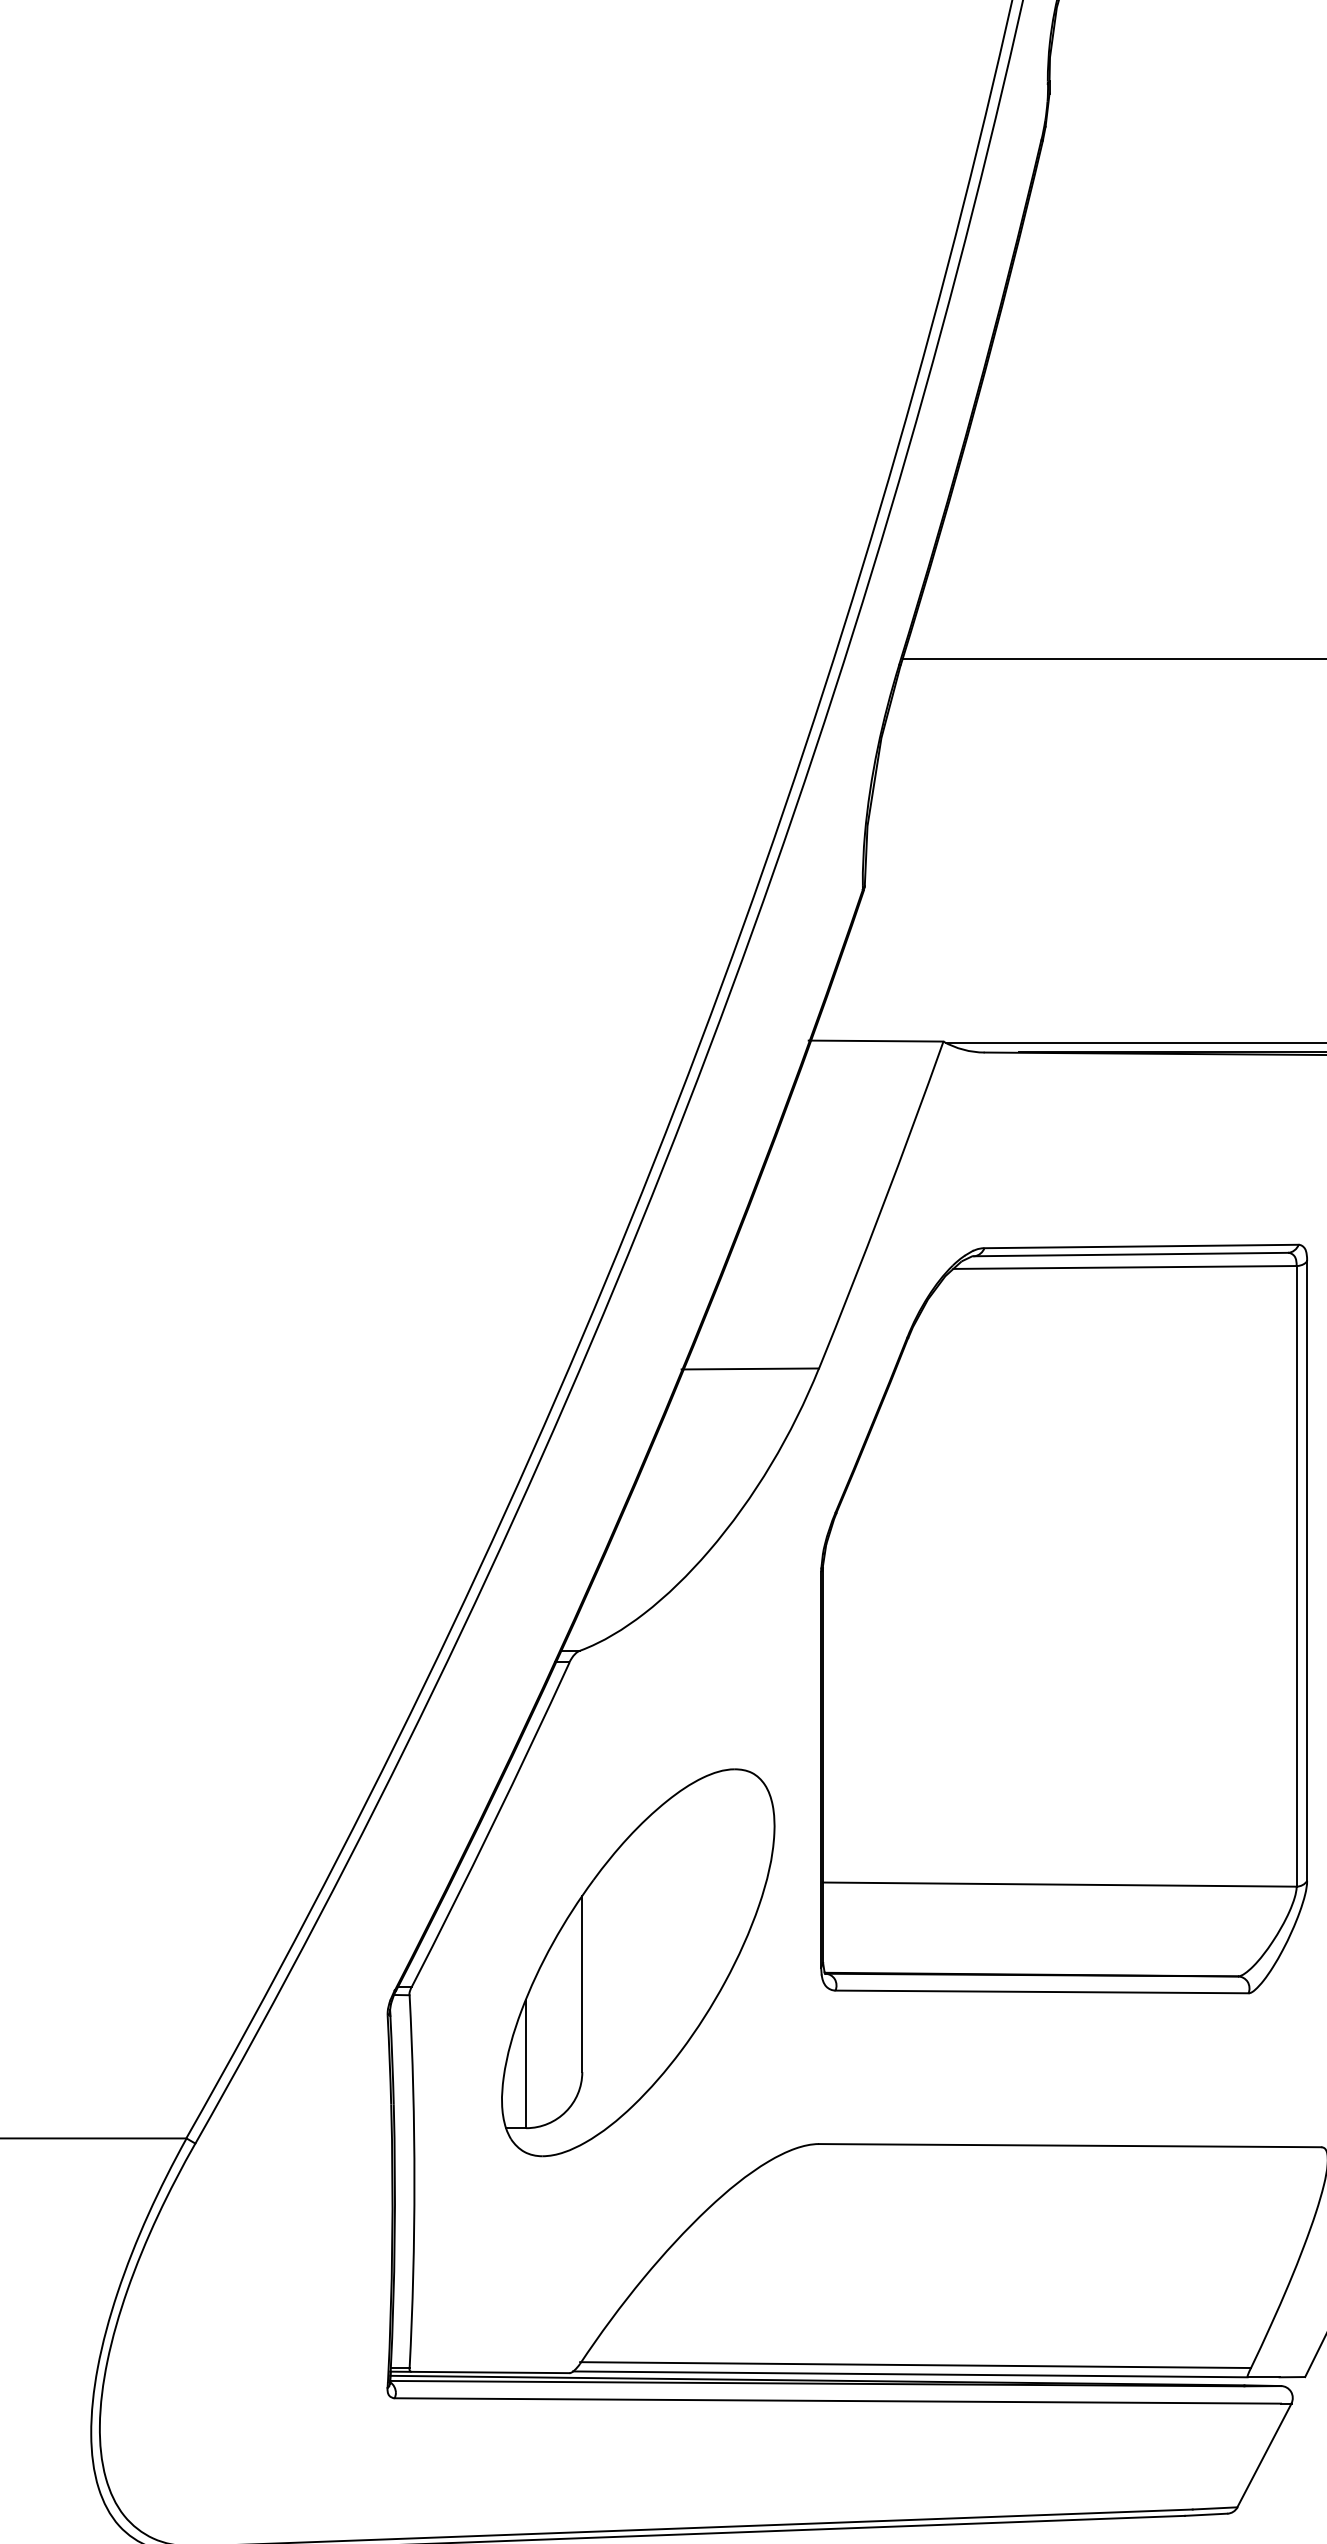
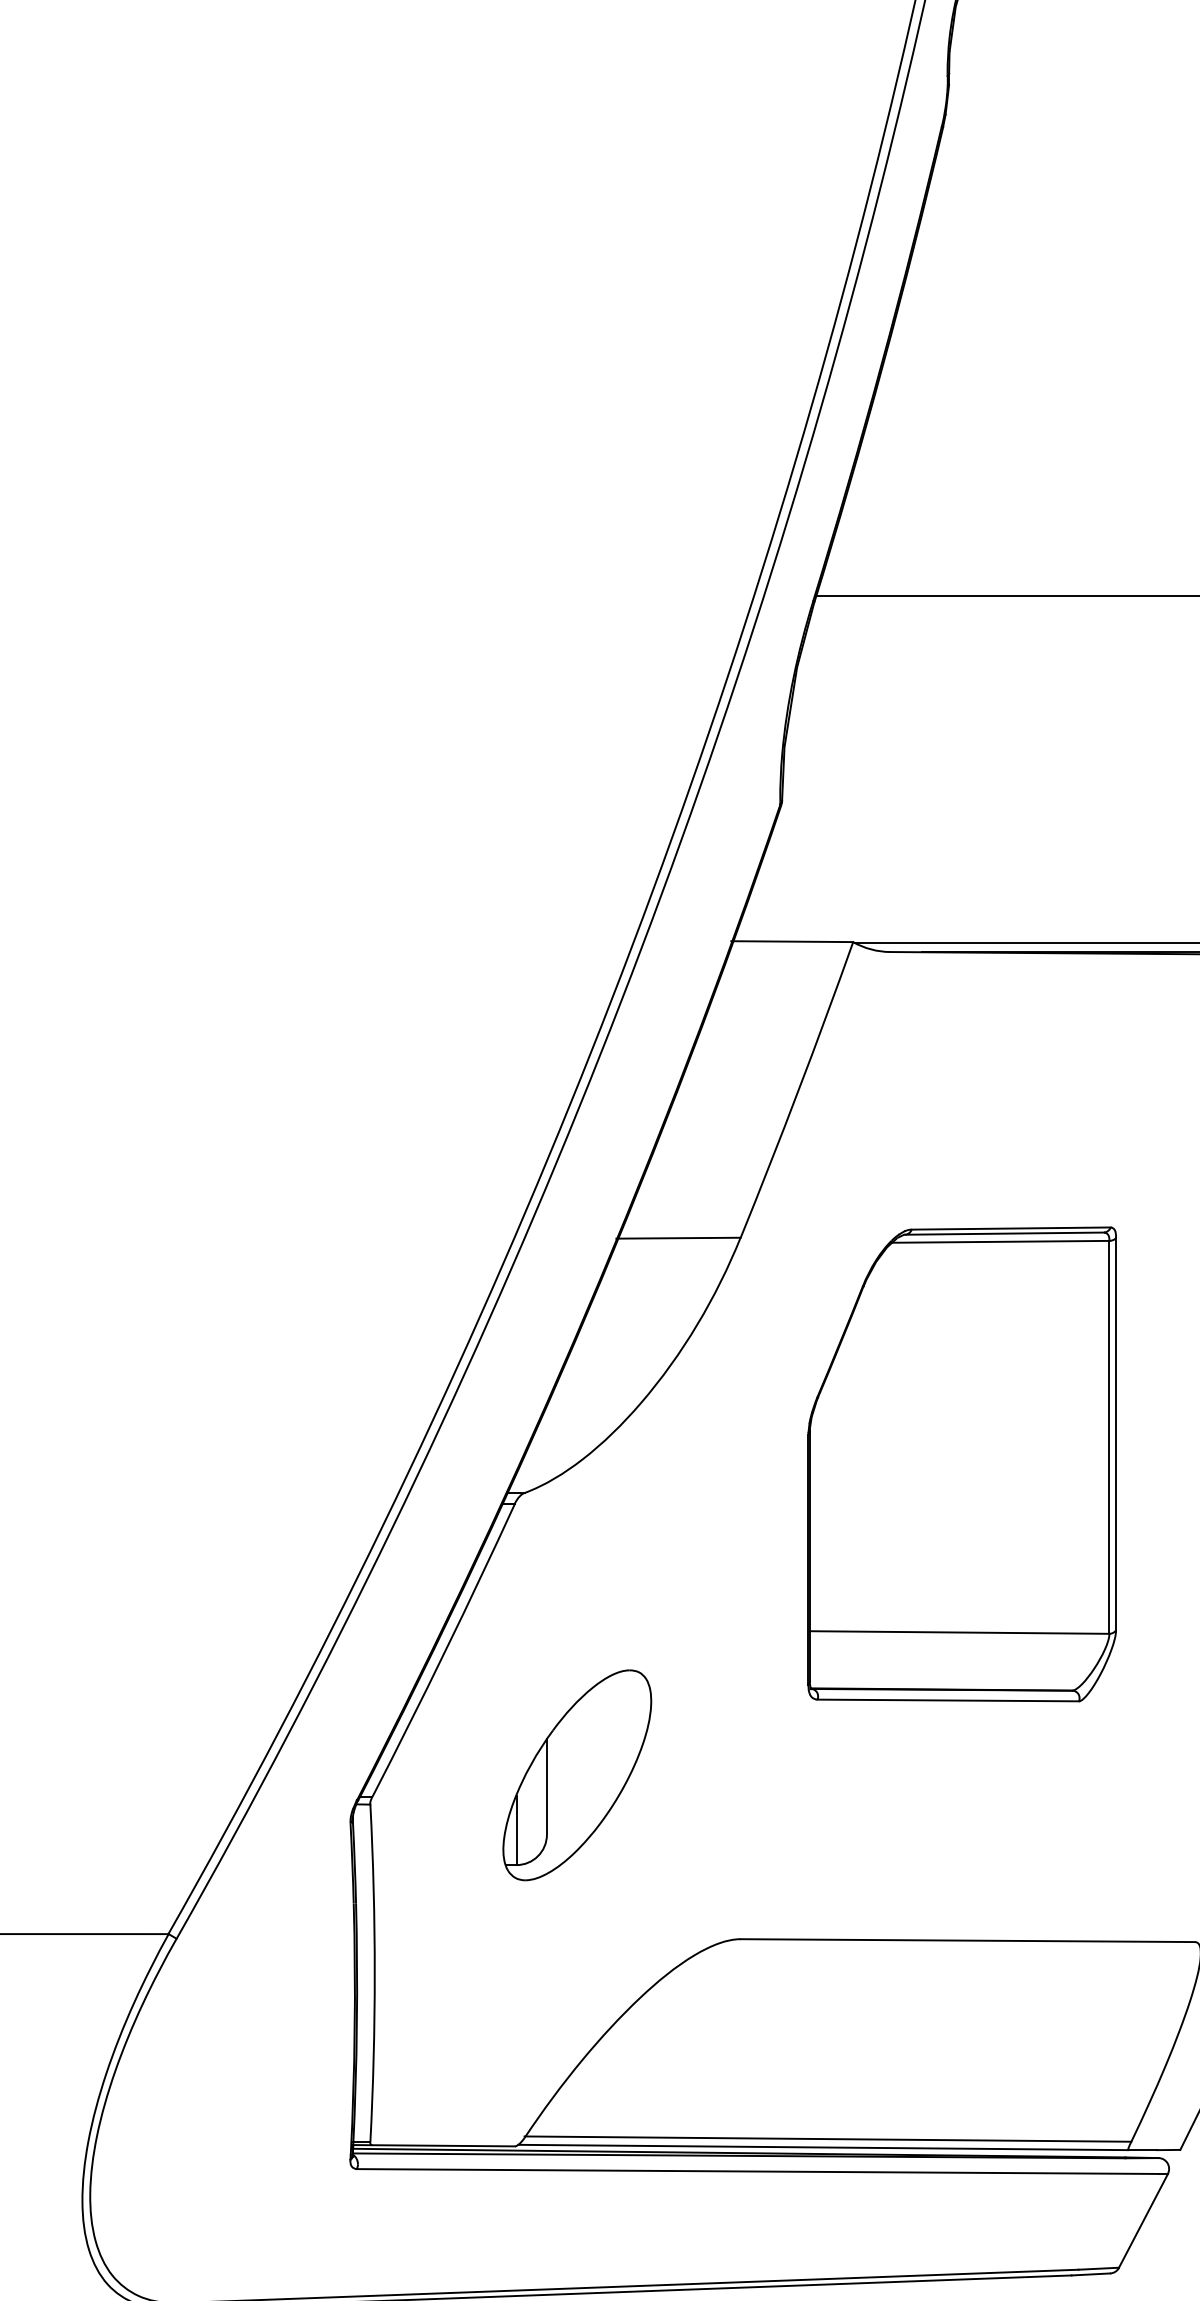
part: (1063, 1619) -> (961, 1464), size x0.7
part: (638, 1963) -> (577, 1775), size x0.6

